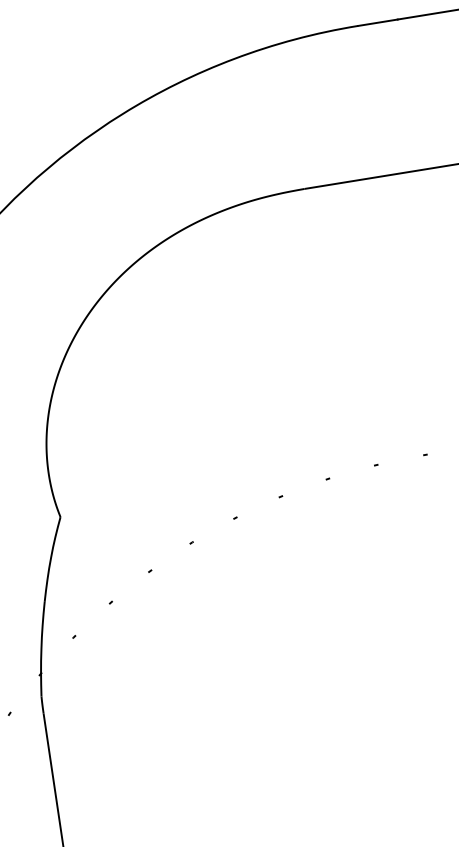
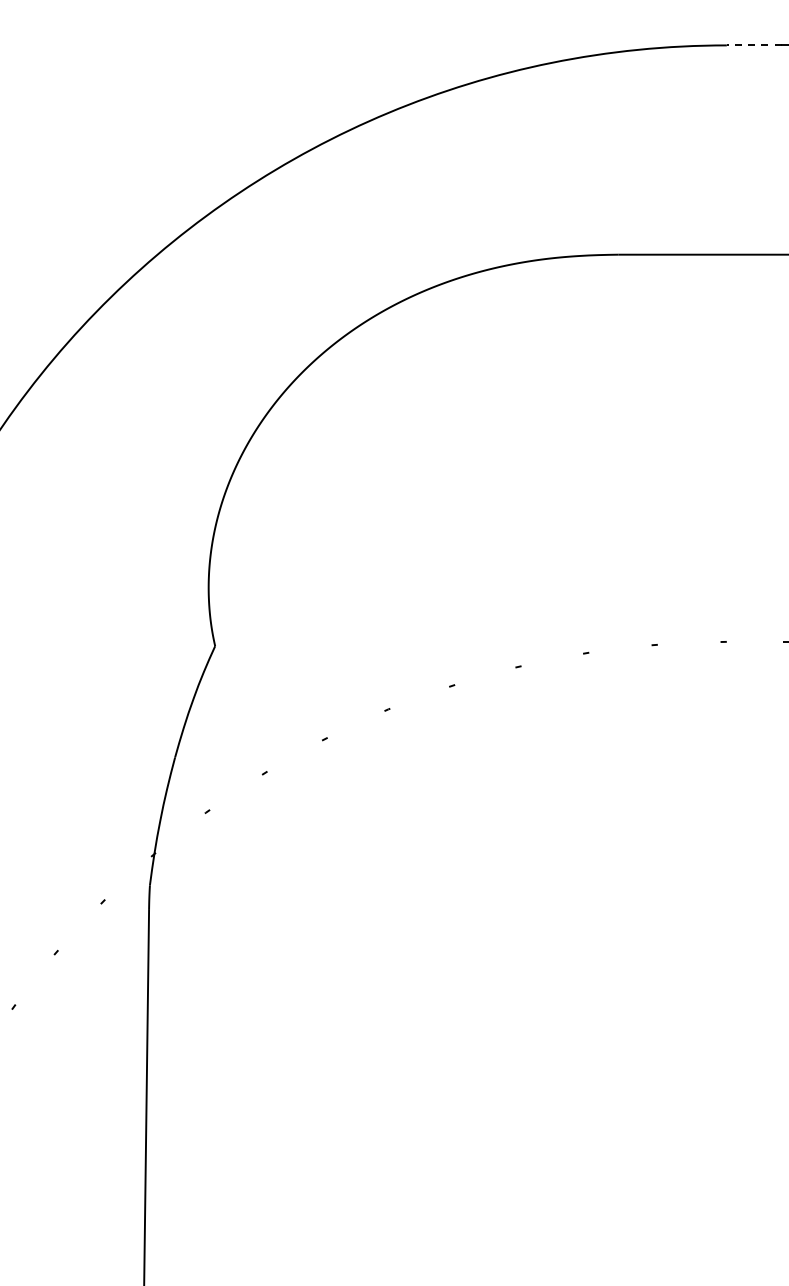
line: (377, 22) -> (753, 45), solid -> dashed

